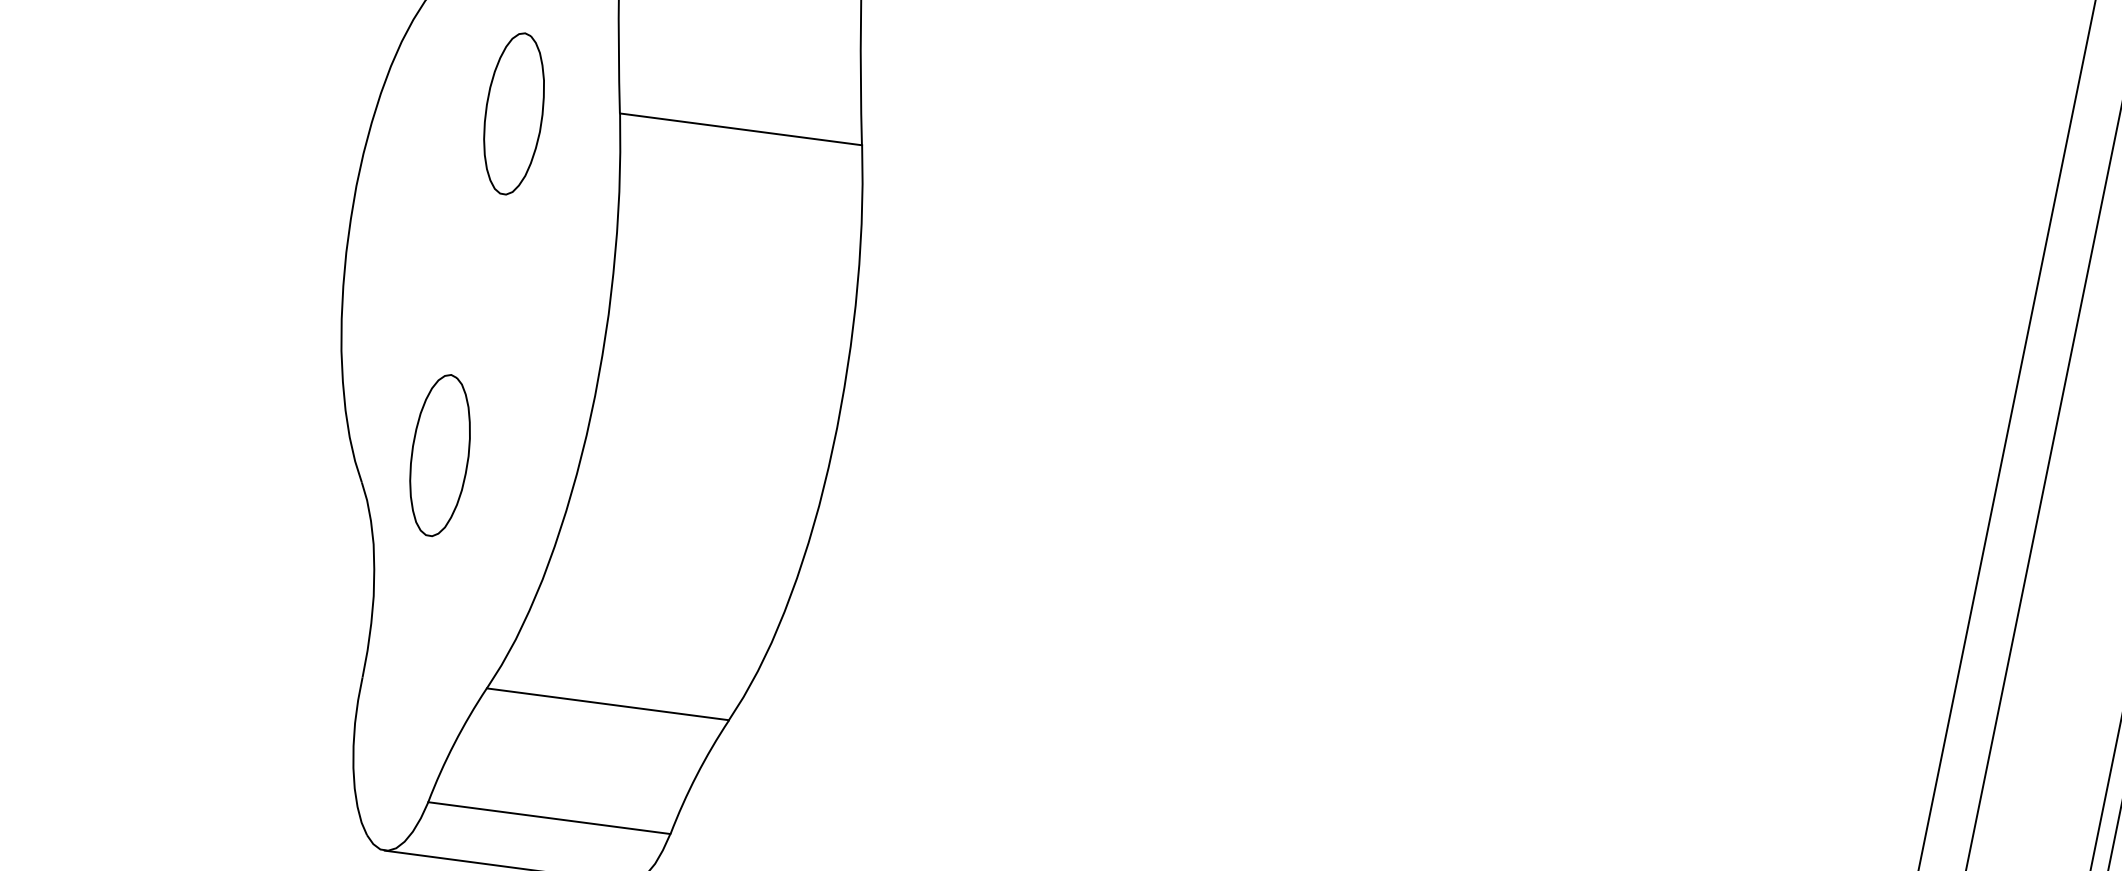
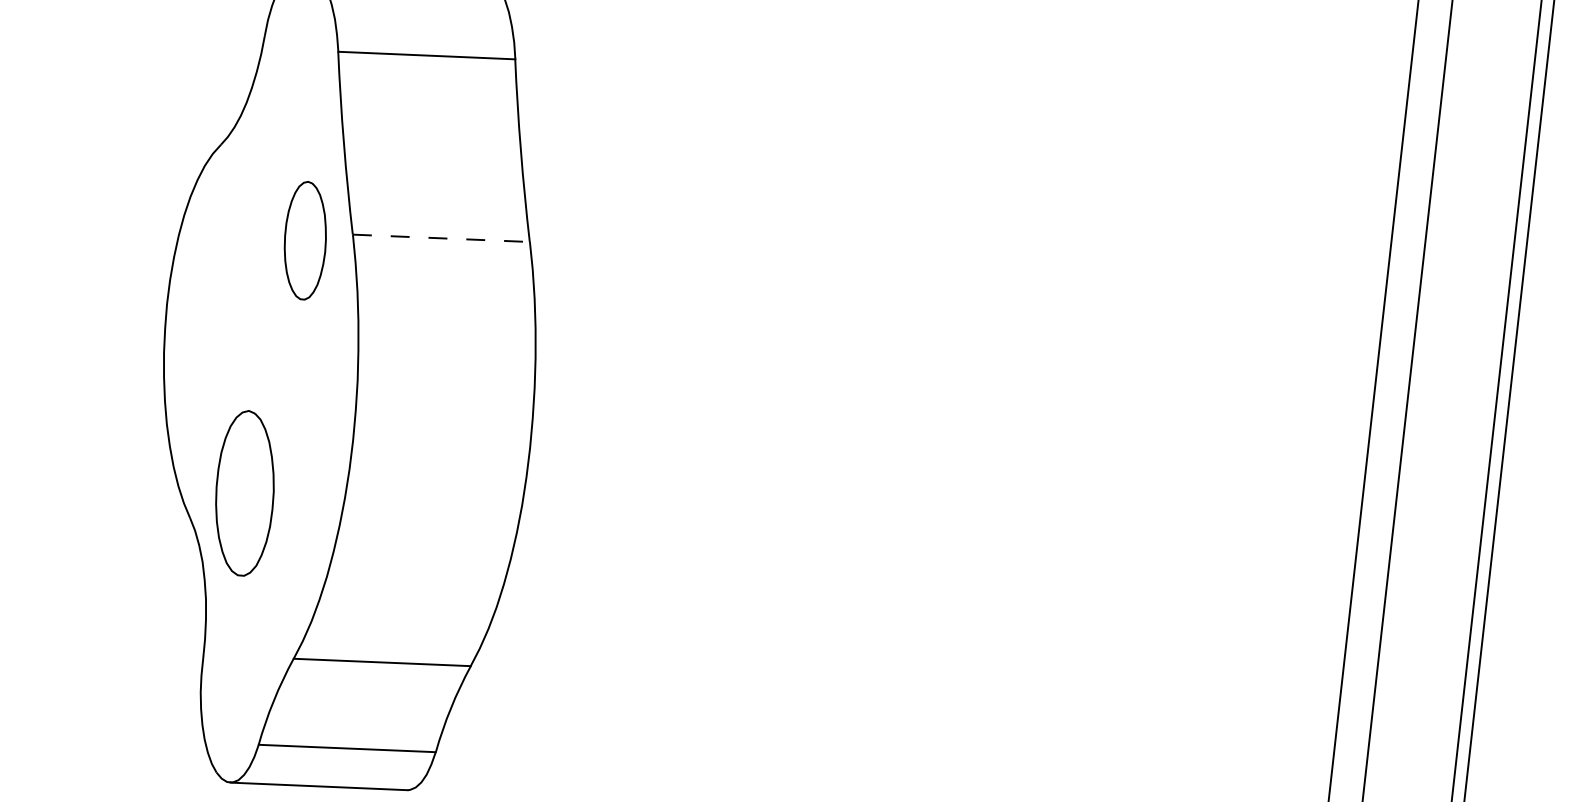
part: (512, 113) -> (304, 240), moved
line: (741, 129) -> (441, 238), solid -> dashed
part: (439, 455) -> (244, 493), size x1.4

